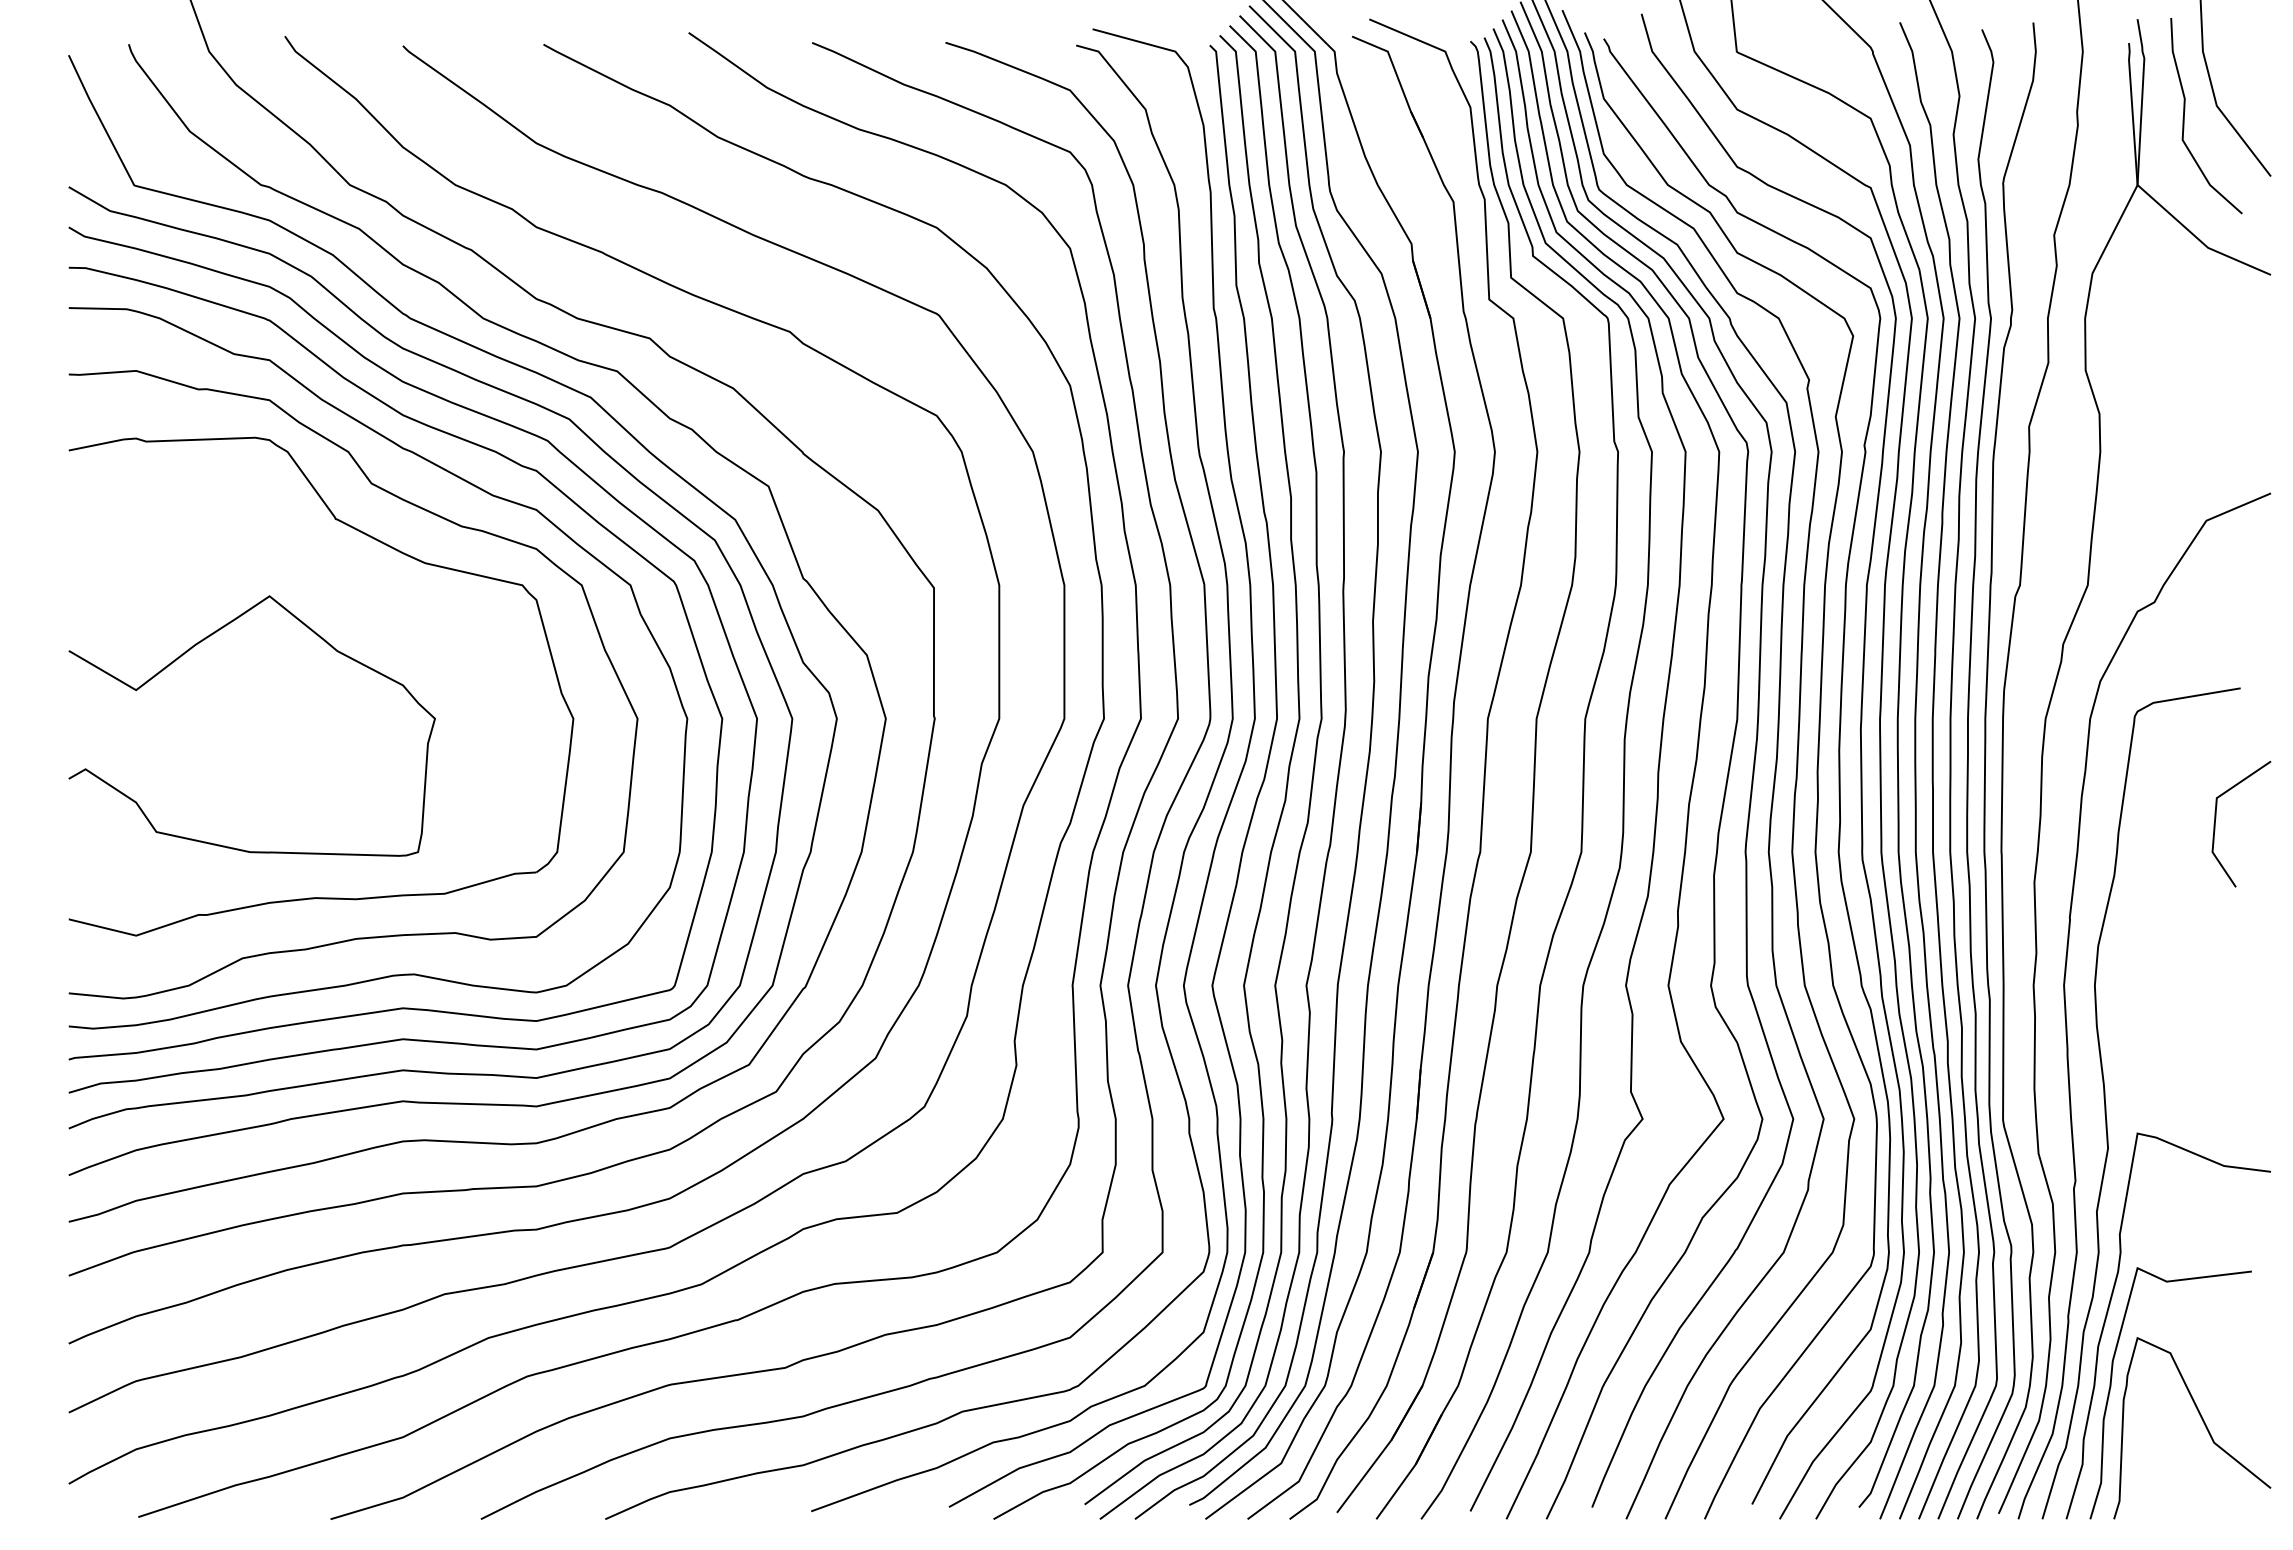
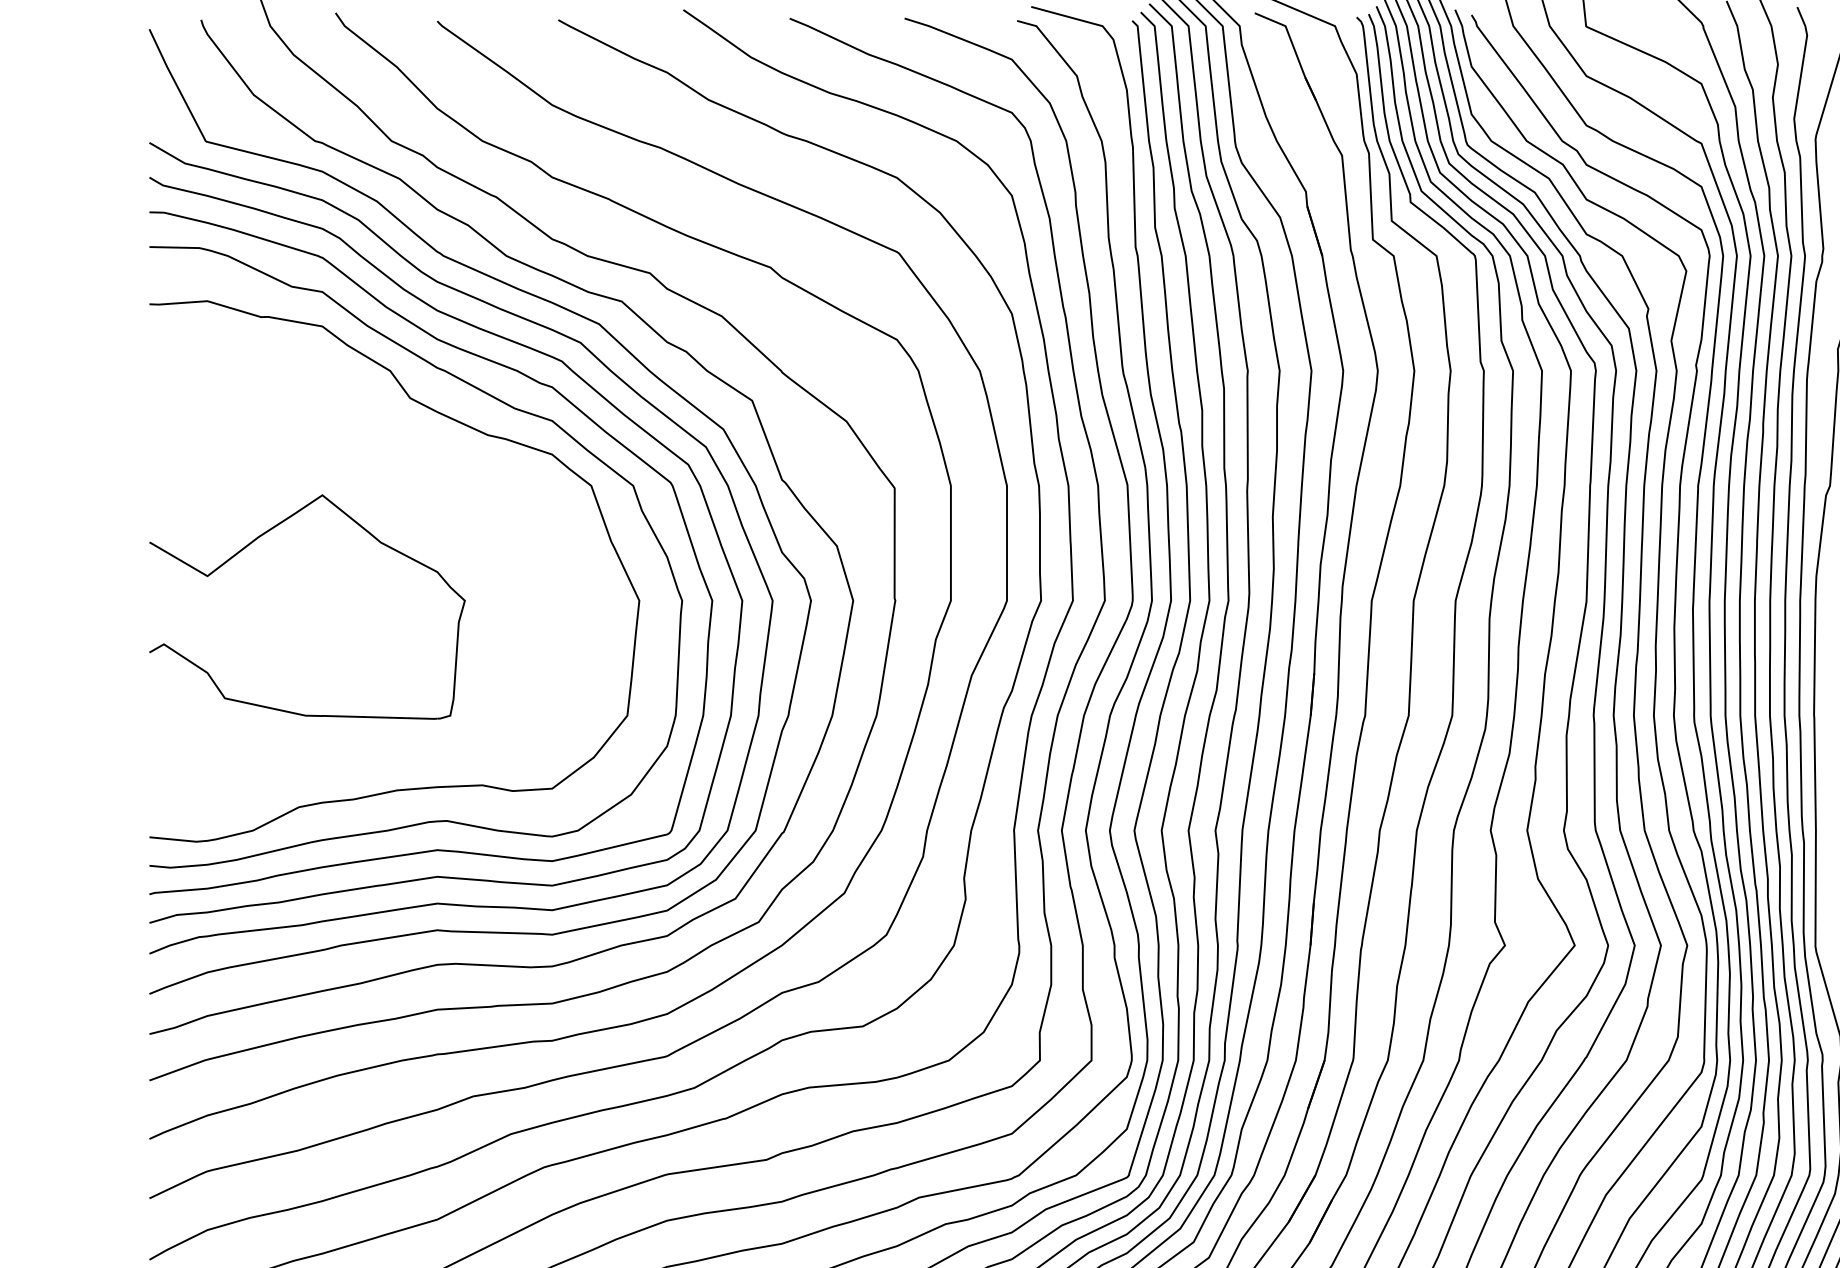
part: (391, 548) -> (427, 454), removed

